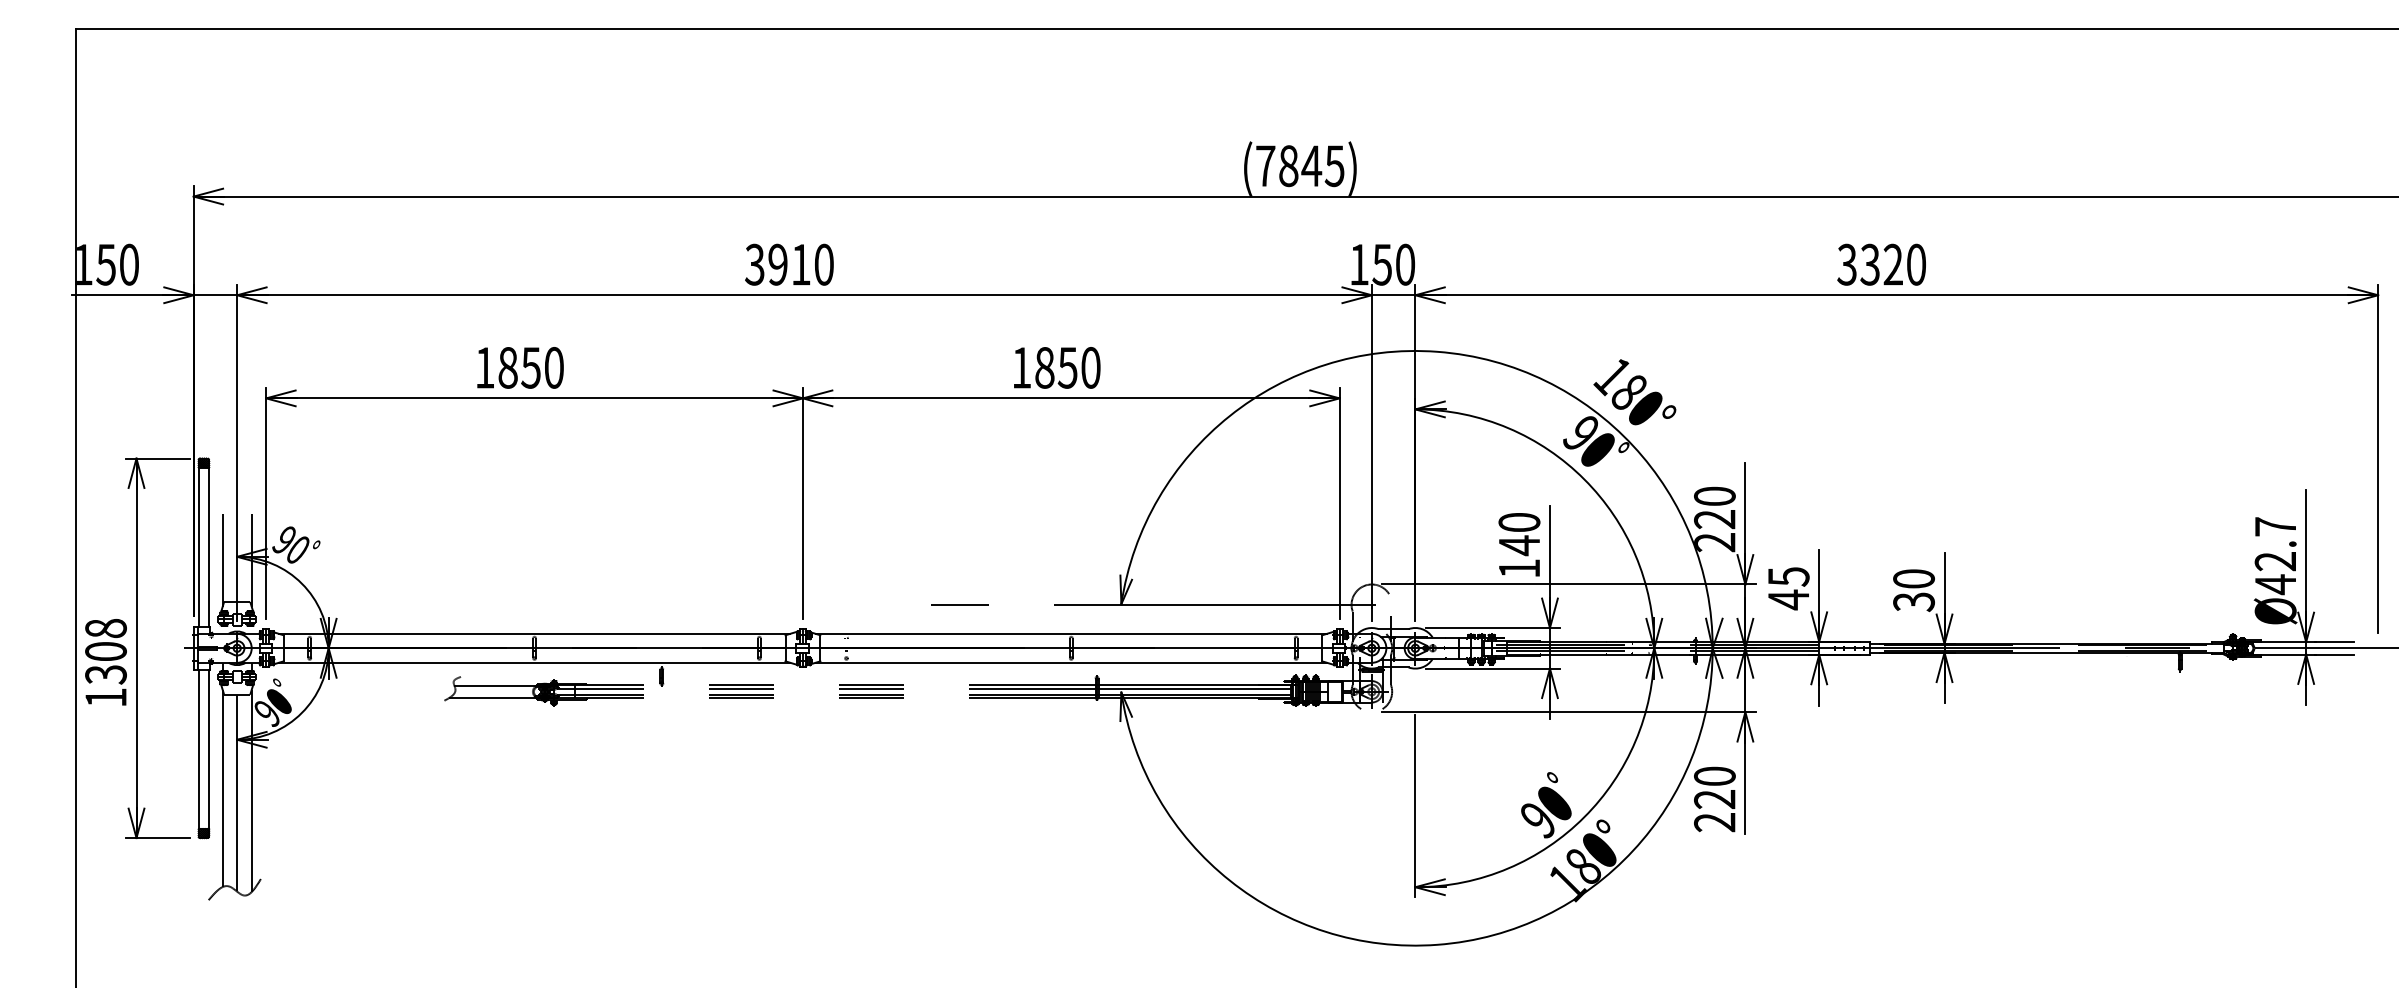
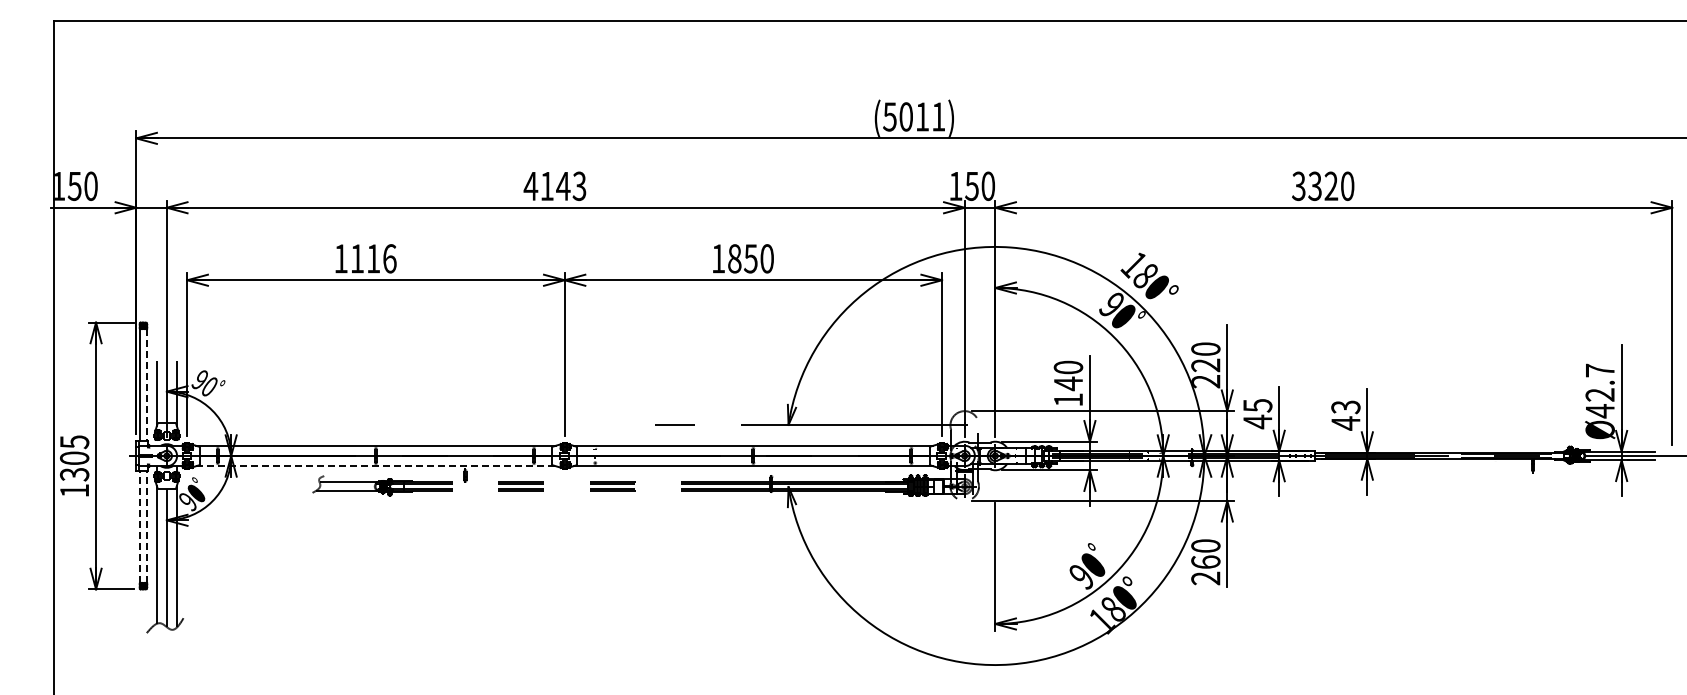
text: (1300, 165) -> (914, 116), (7845) -> (5011)
text: (788, 265) -> (554, 186), 3910 -> 4143
text: (531, 367) -> (373, 258), 1850 -> 1116
line: (208, 546) -> (146, 384), solid -> dashed
text: (1913, 590) -> (1345, 415), 30 -> 43
text: (105, 629) -> (74, 442), 1308 -> 1305
line: (533, 663) -> (375, 466), solid -> dashed
line: (199, 749) -> (140, 527), solid -> dashed
line: (208, 749) -> (146, 527), solid -> dashed
text: (1714, 798) -> (1205, 561), 220 -> 260

